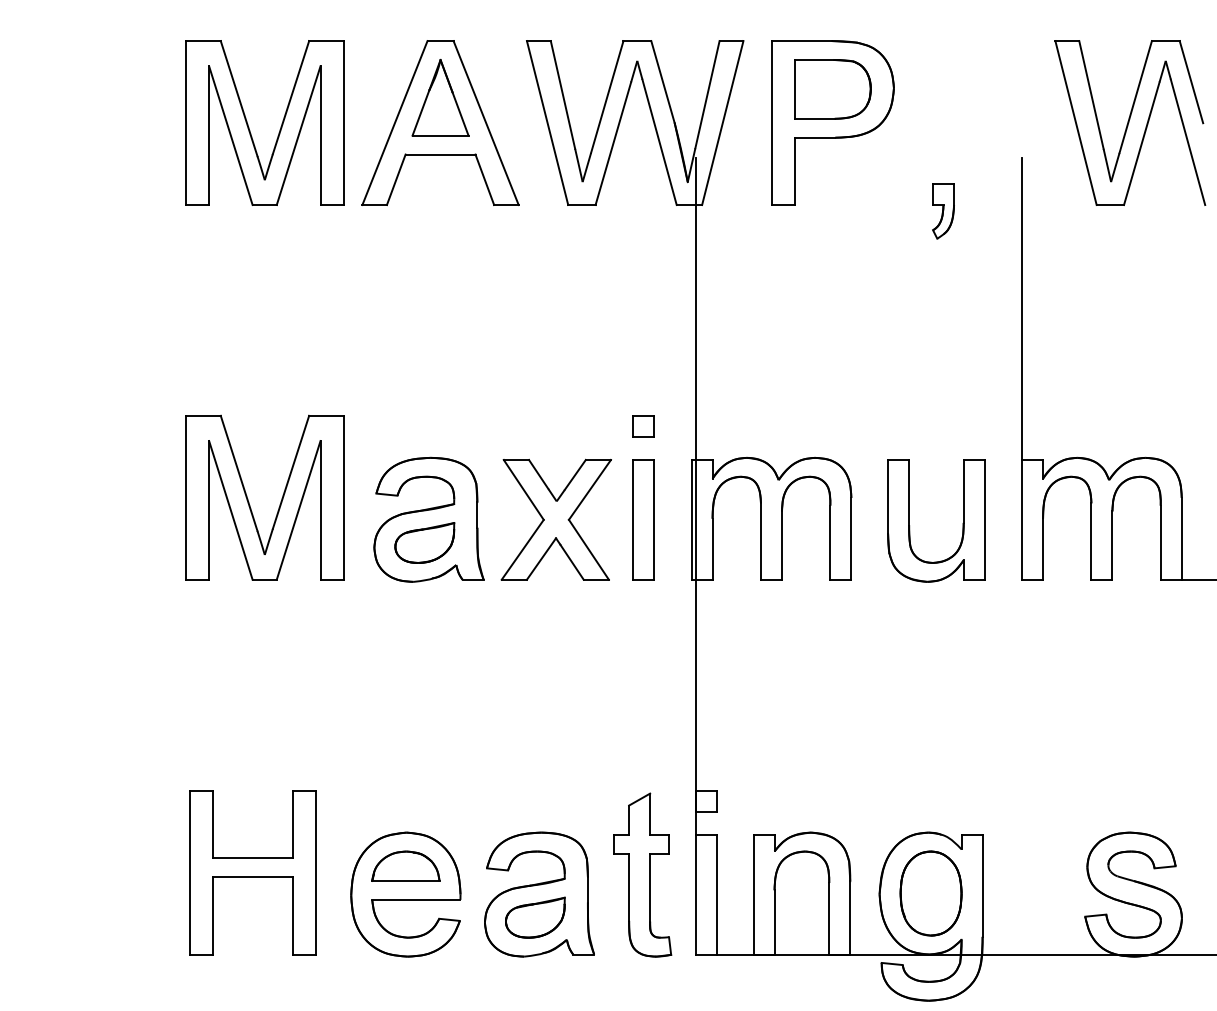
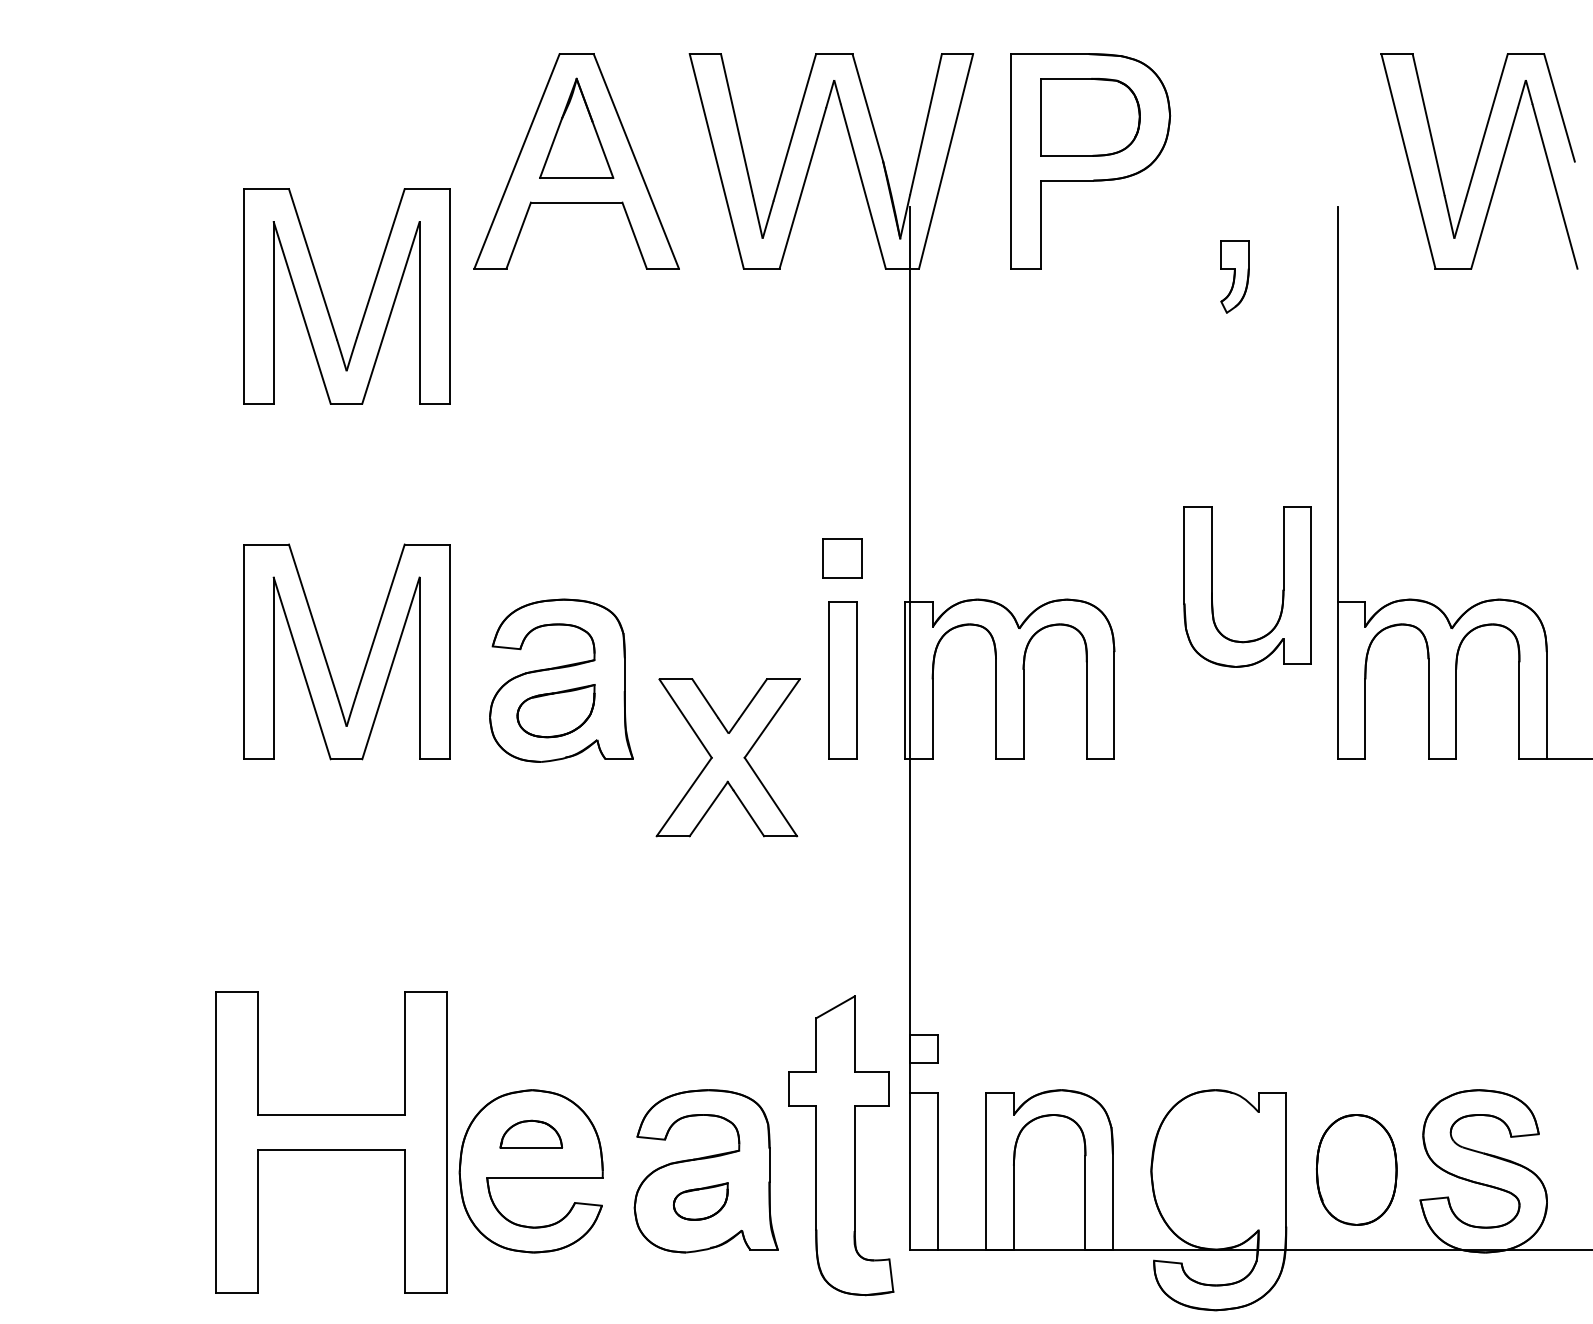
part: (249, 127) -> (326, 302), moved
part: (643, 426) -> (842, 558), size x1.4
part: (555, 519) -> (727, 757), moved
part: (909, 520) -> (1212, 586), moved
part: (406, 866) -> (531, 1134), size x0.7
part: (253, 872) -> (331, 1142), size x1.4
part: (642, 874) -> (841, 1145), size x1.4
part: (930, 893) -> (1356, 1169), moved
part: (535, 917) -> (700, 1201), size x0.7

